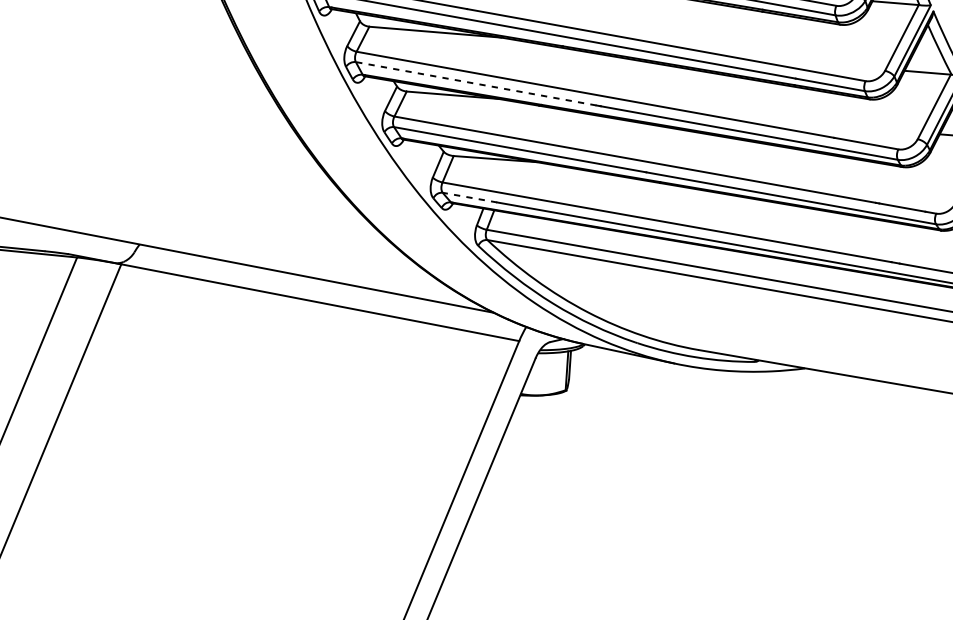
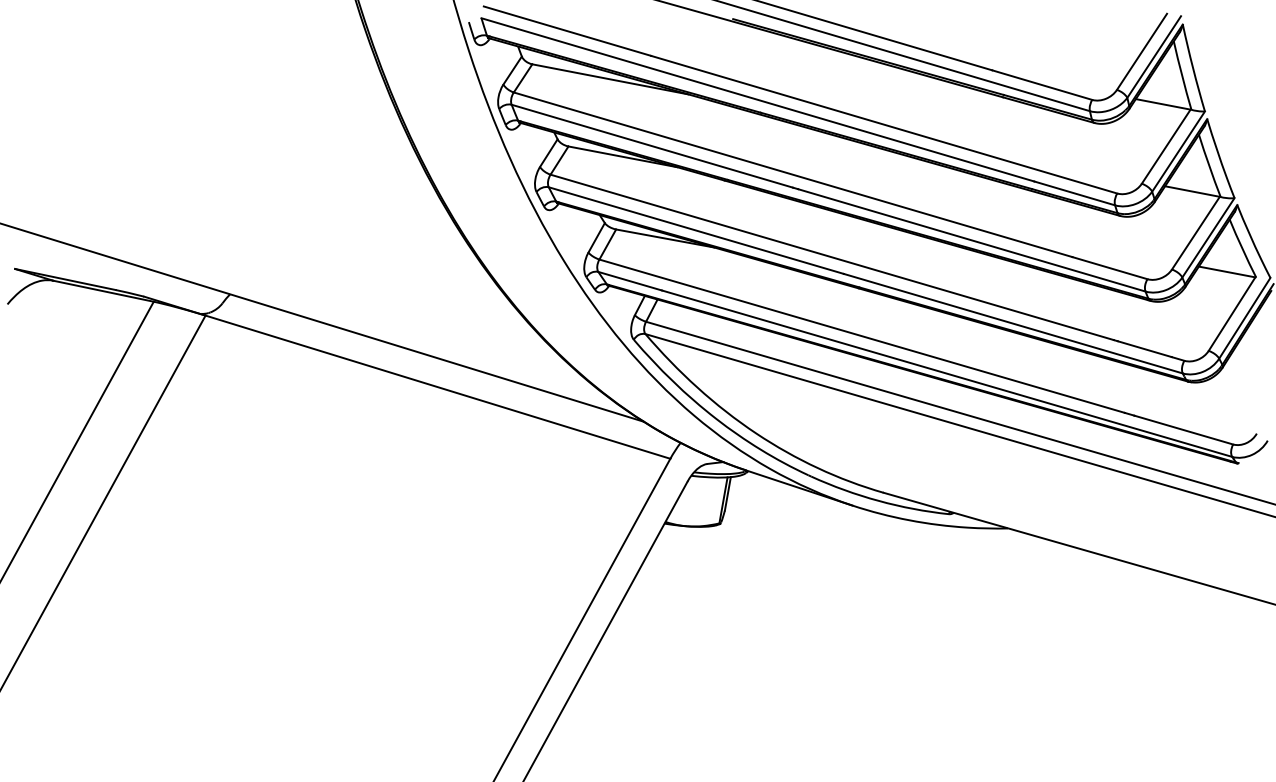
line: (476, 84) -> (652, 146), dashed -> solid
line: (469, 197) -> (629, 281), dashed -> solid

